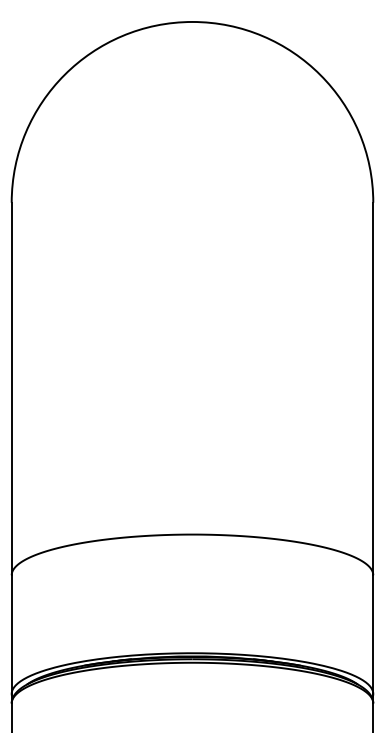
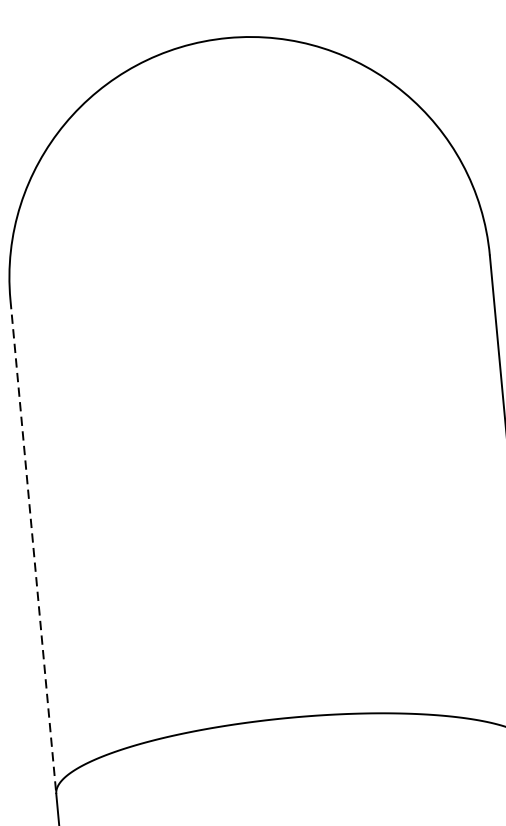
line: (11, 389) -> (33, 547), solid -> dashed

